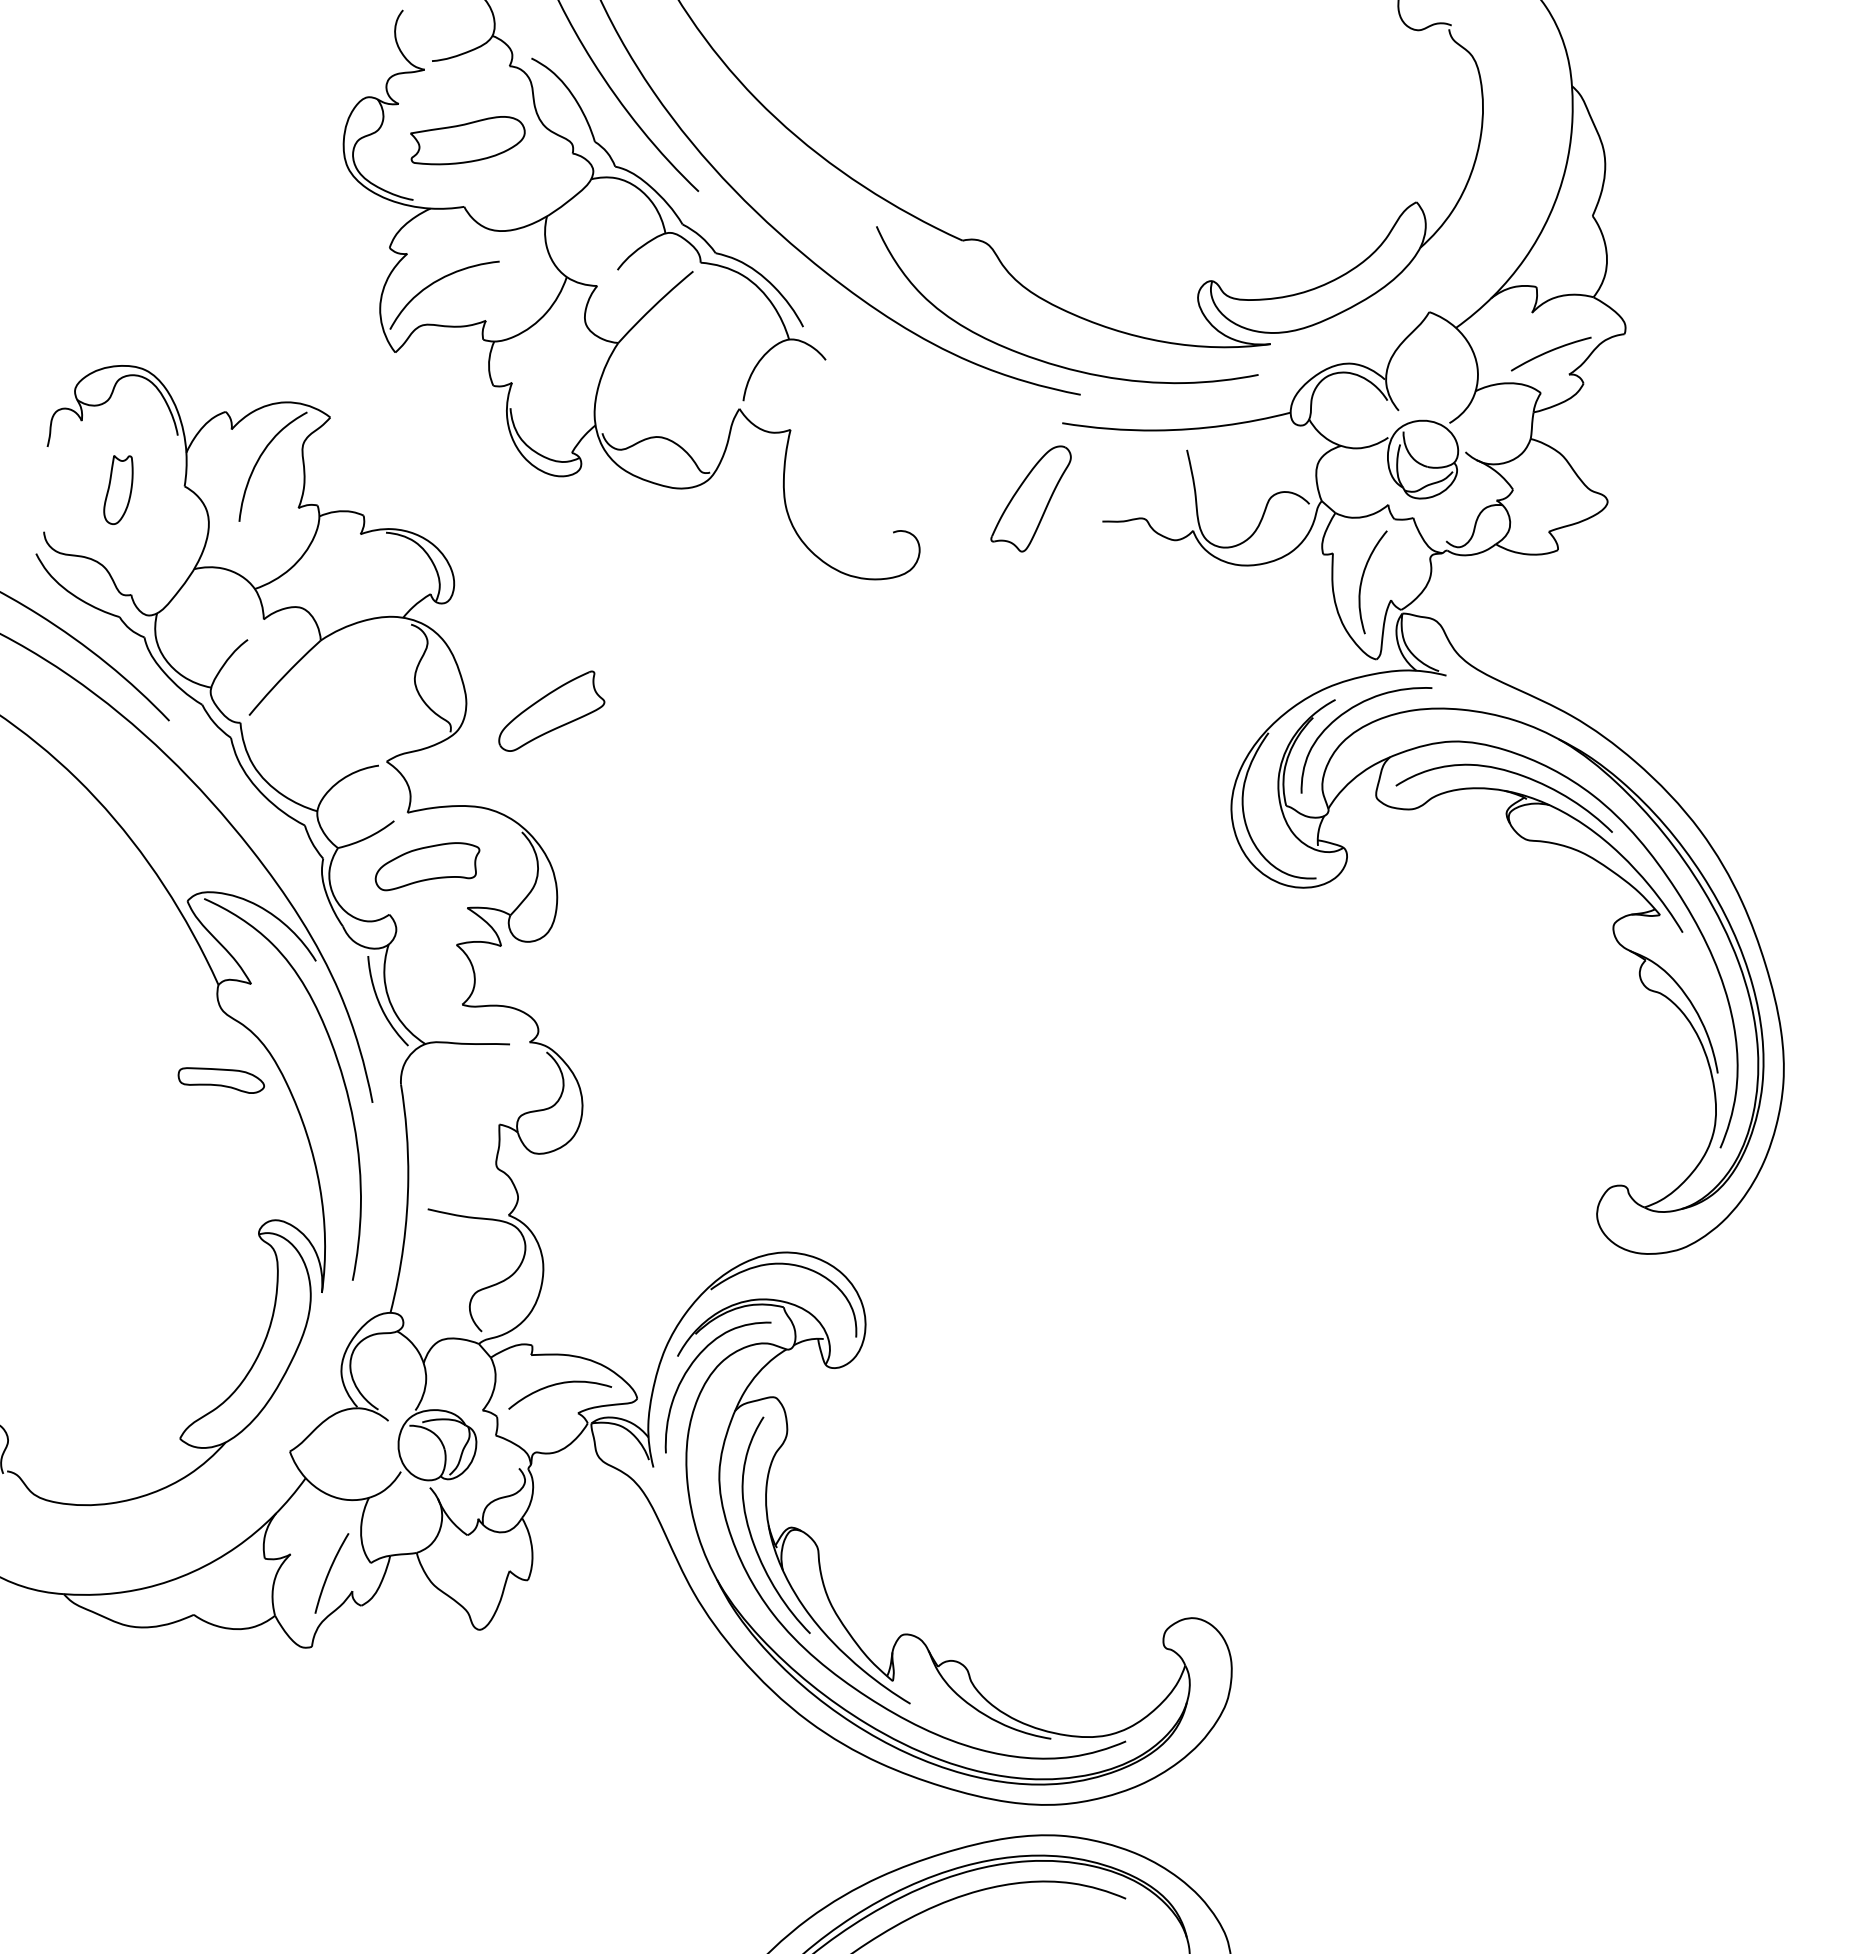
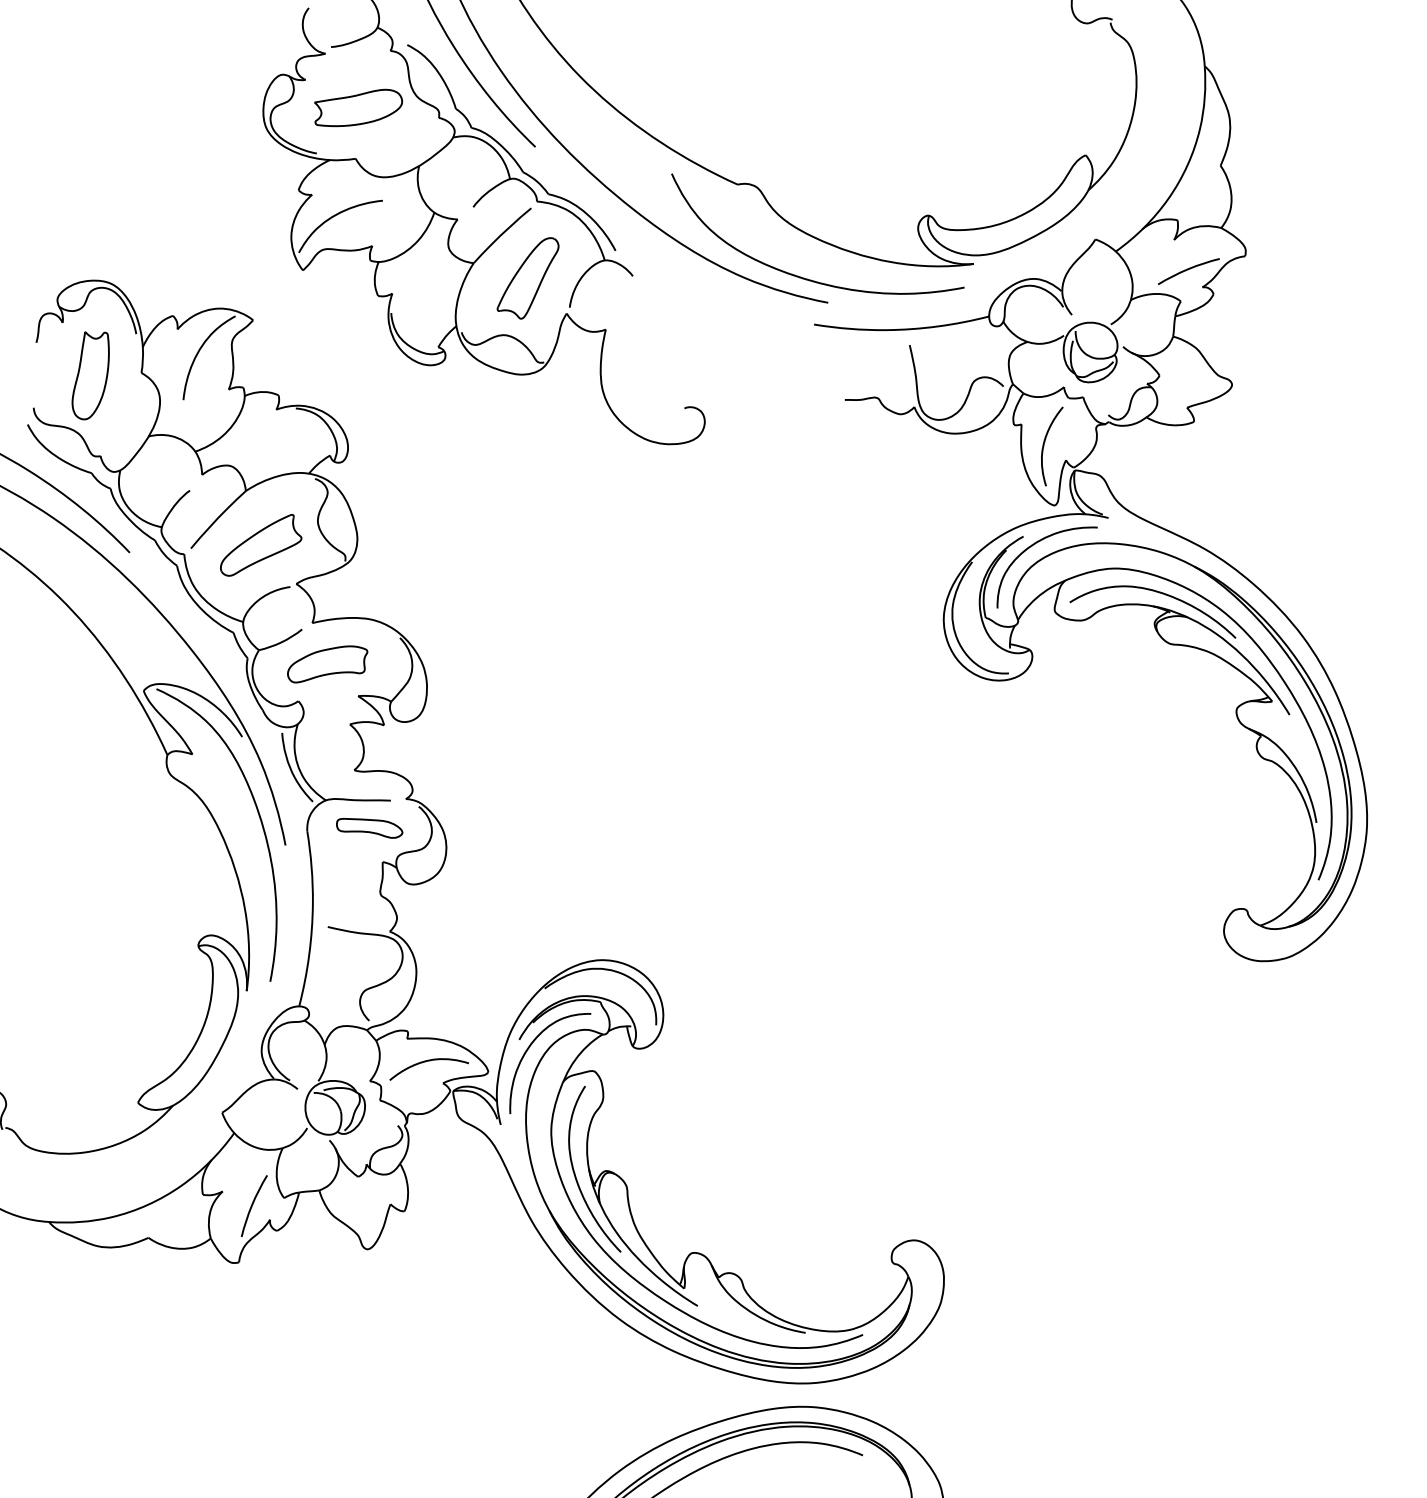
part: (118, 489) -> (90, 375), size x1.67
part: (1030, 498) -> (527, 278), moved
part: (551, 710) -> (260, 544), moved
part: (220, 1080) -> (369, 828), moved

